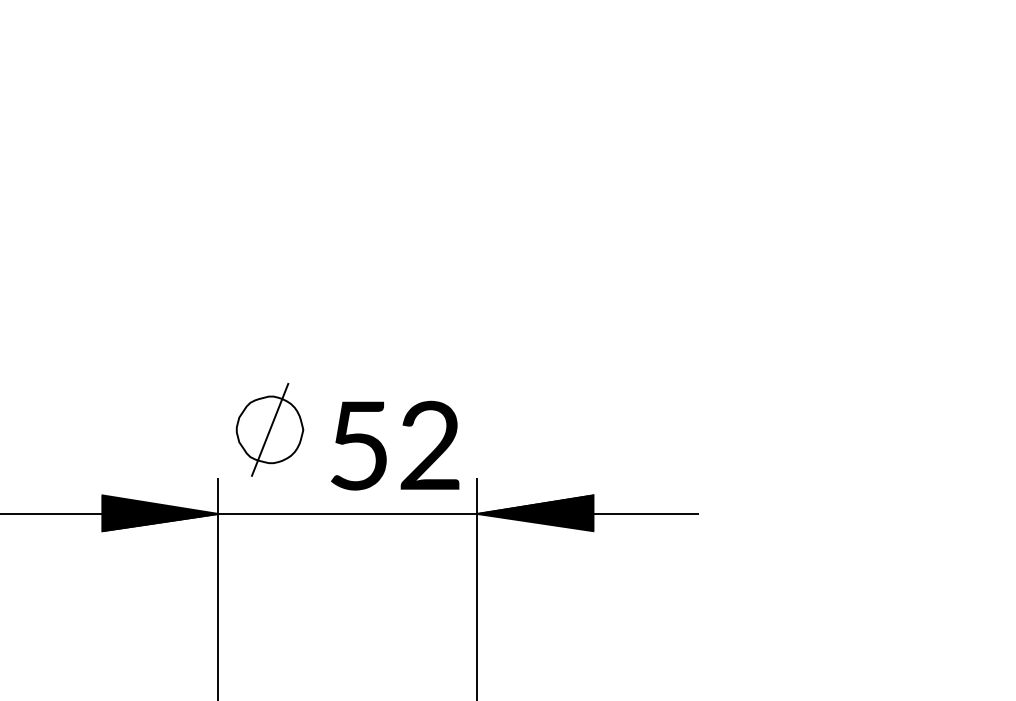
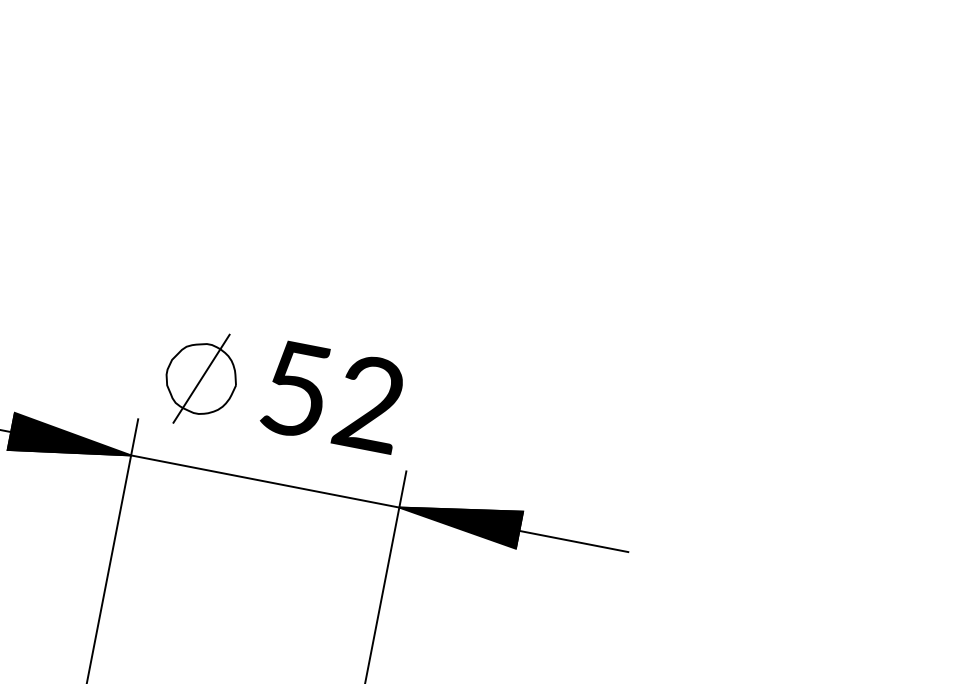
text: (395, 445) -> (333, 396), moved

